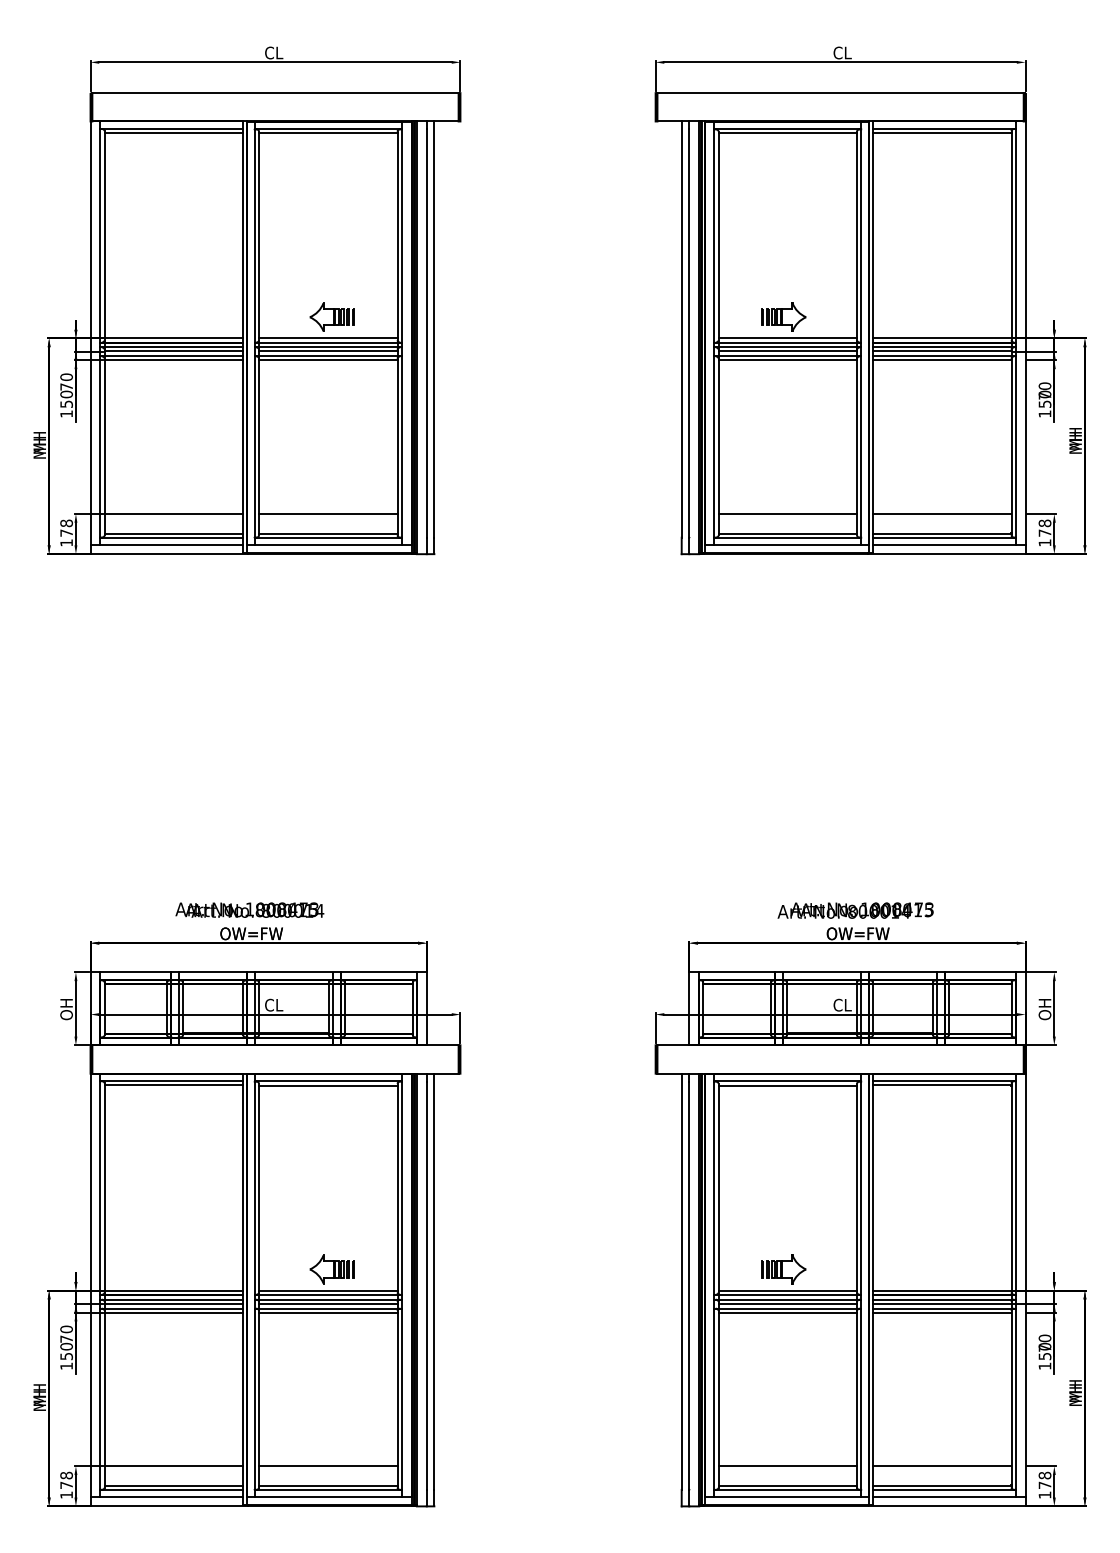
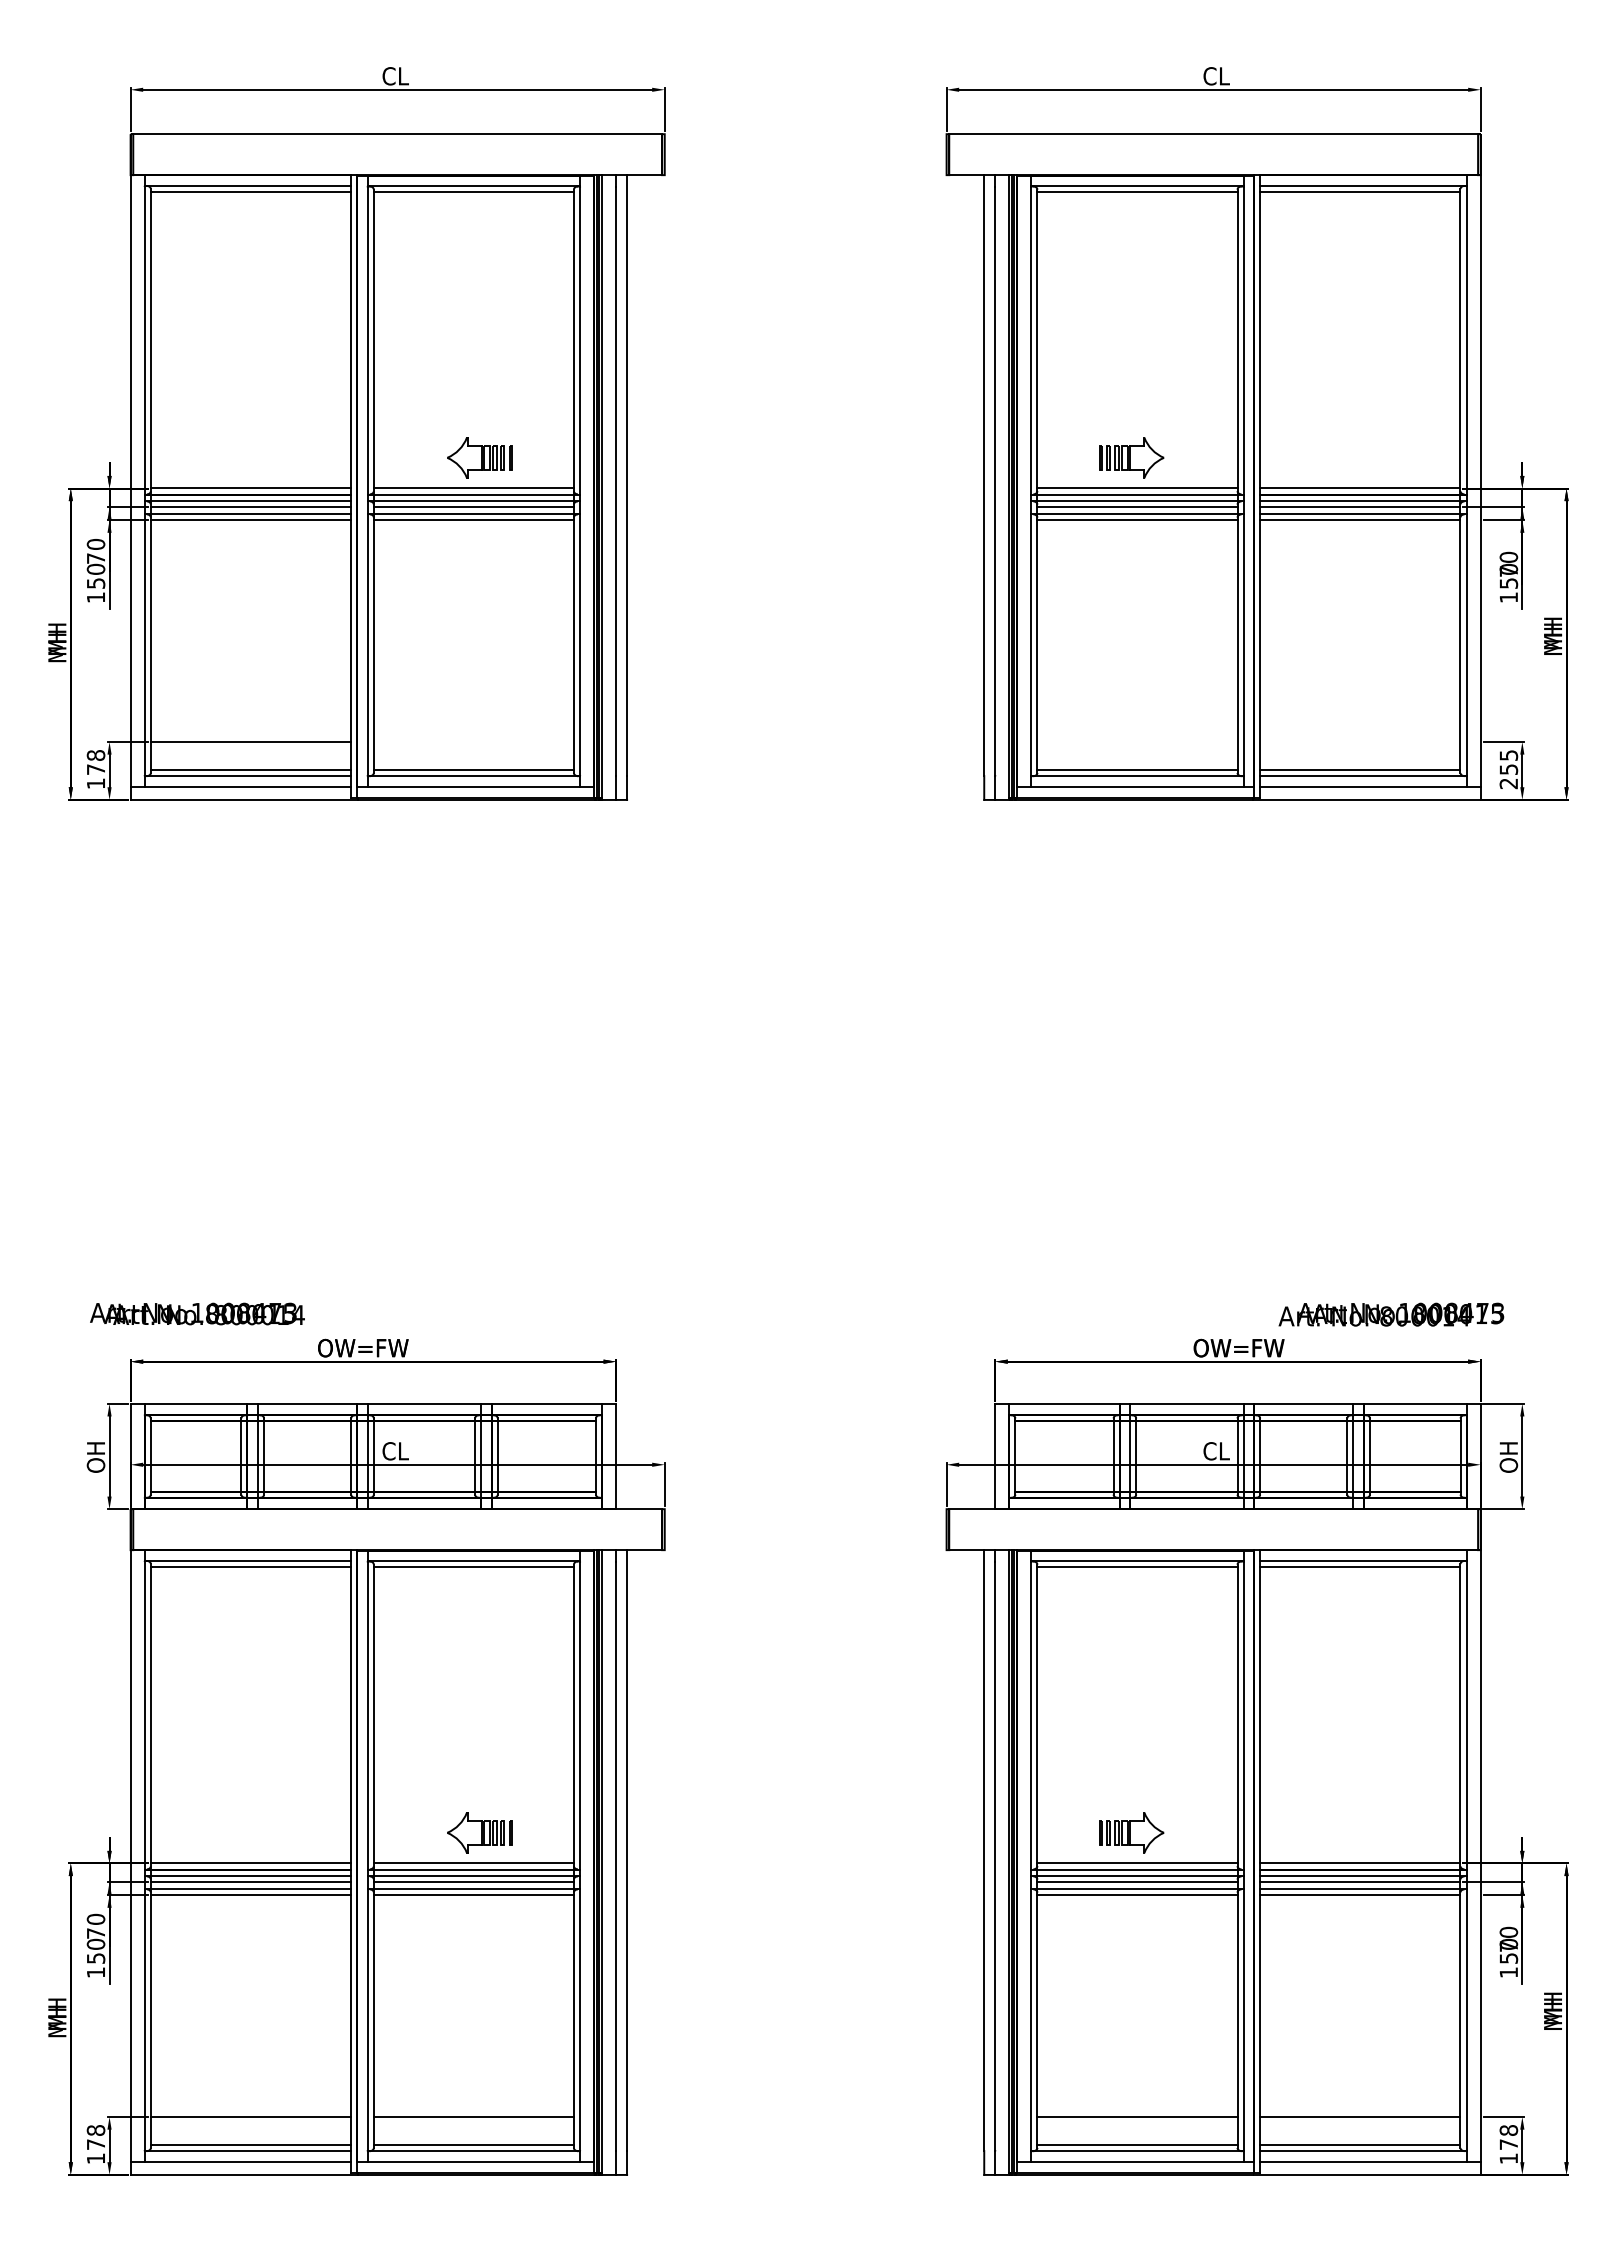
line: (327, 514) -> (472, 742), removed
line: (787, 514) -> (1137, 742), removed
line: (941, 514) -> (1359, 742), removed
text: (1044, 532) -> (1508, 768), 178 -> 255
text: (249, 909) -> (196, 1313), moved
text: (855, 910) -> (1391, 1314), moved

